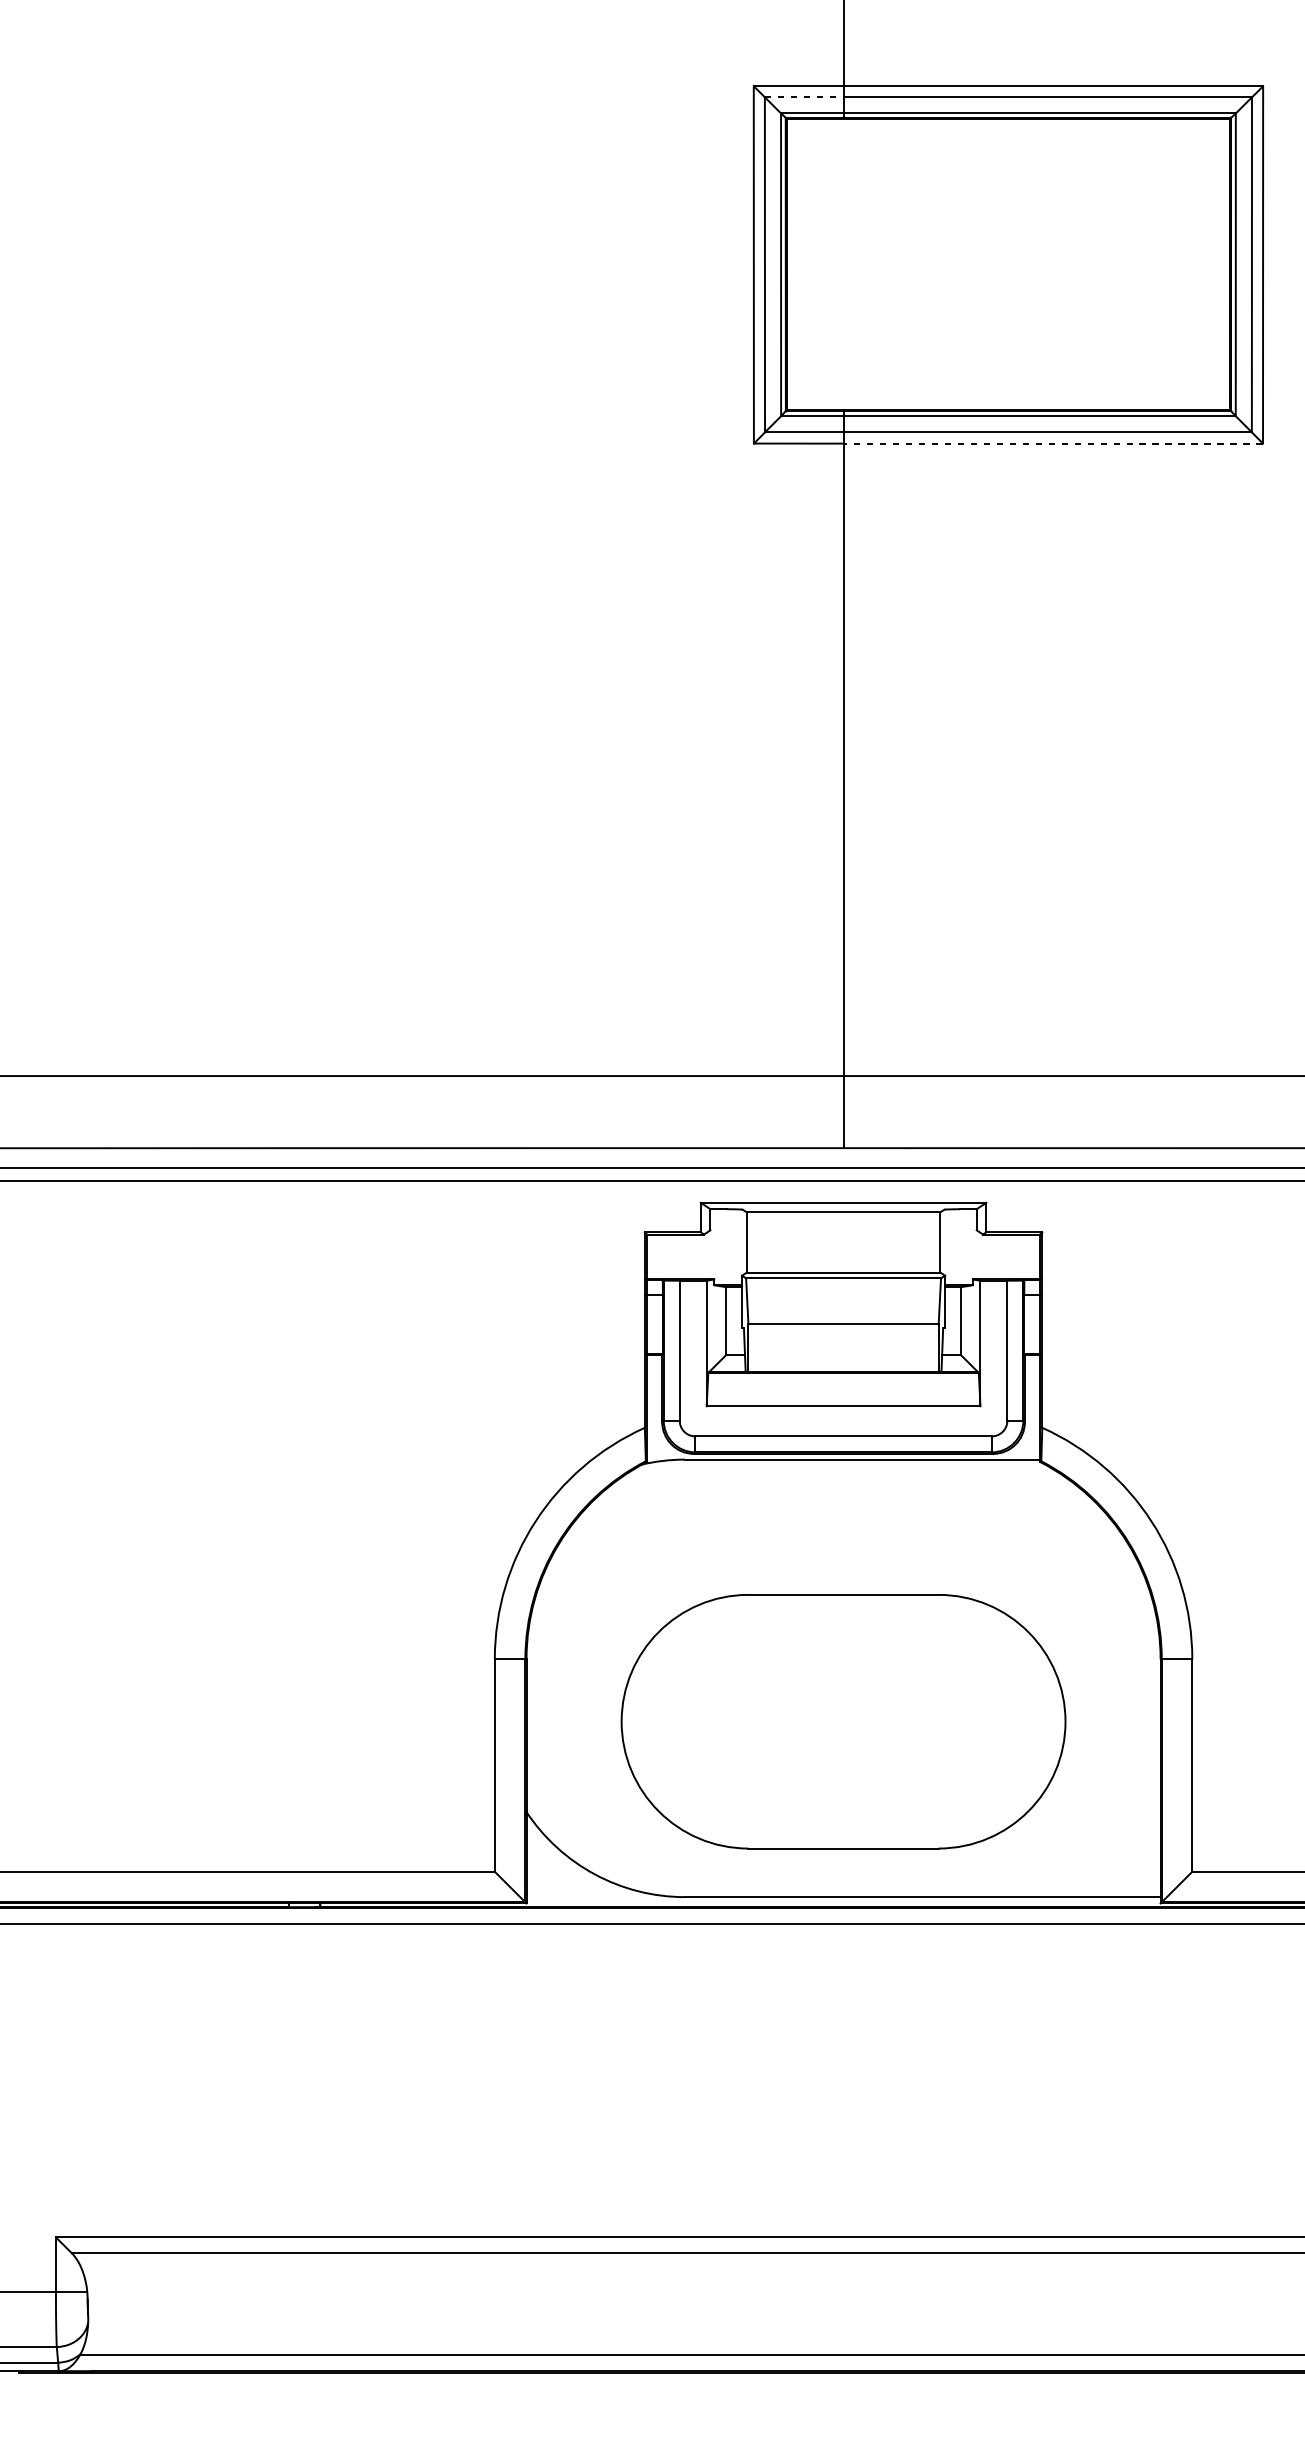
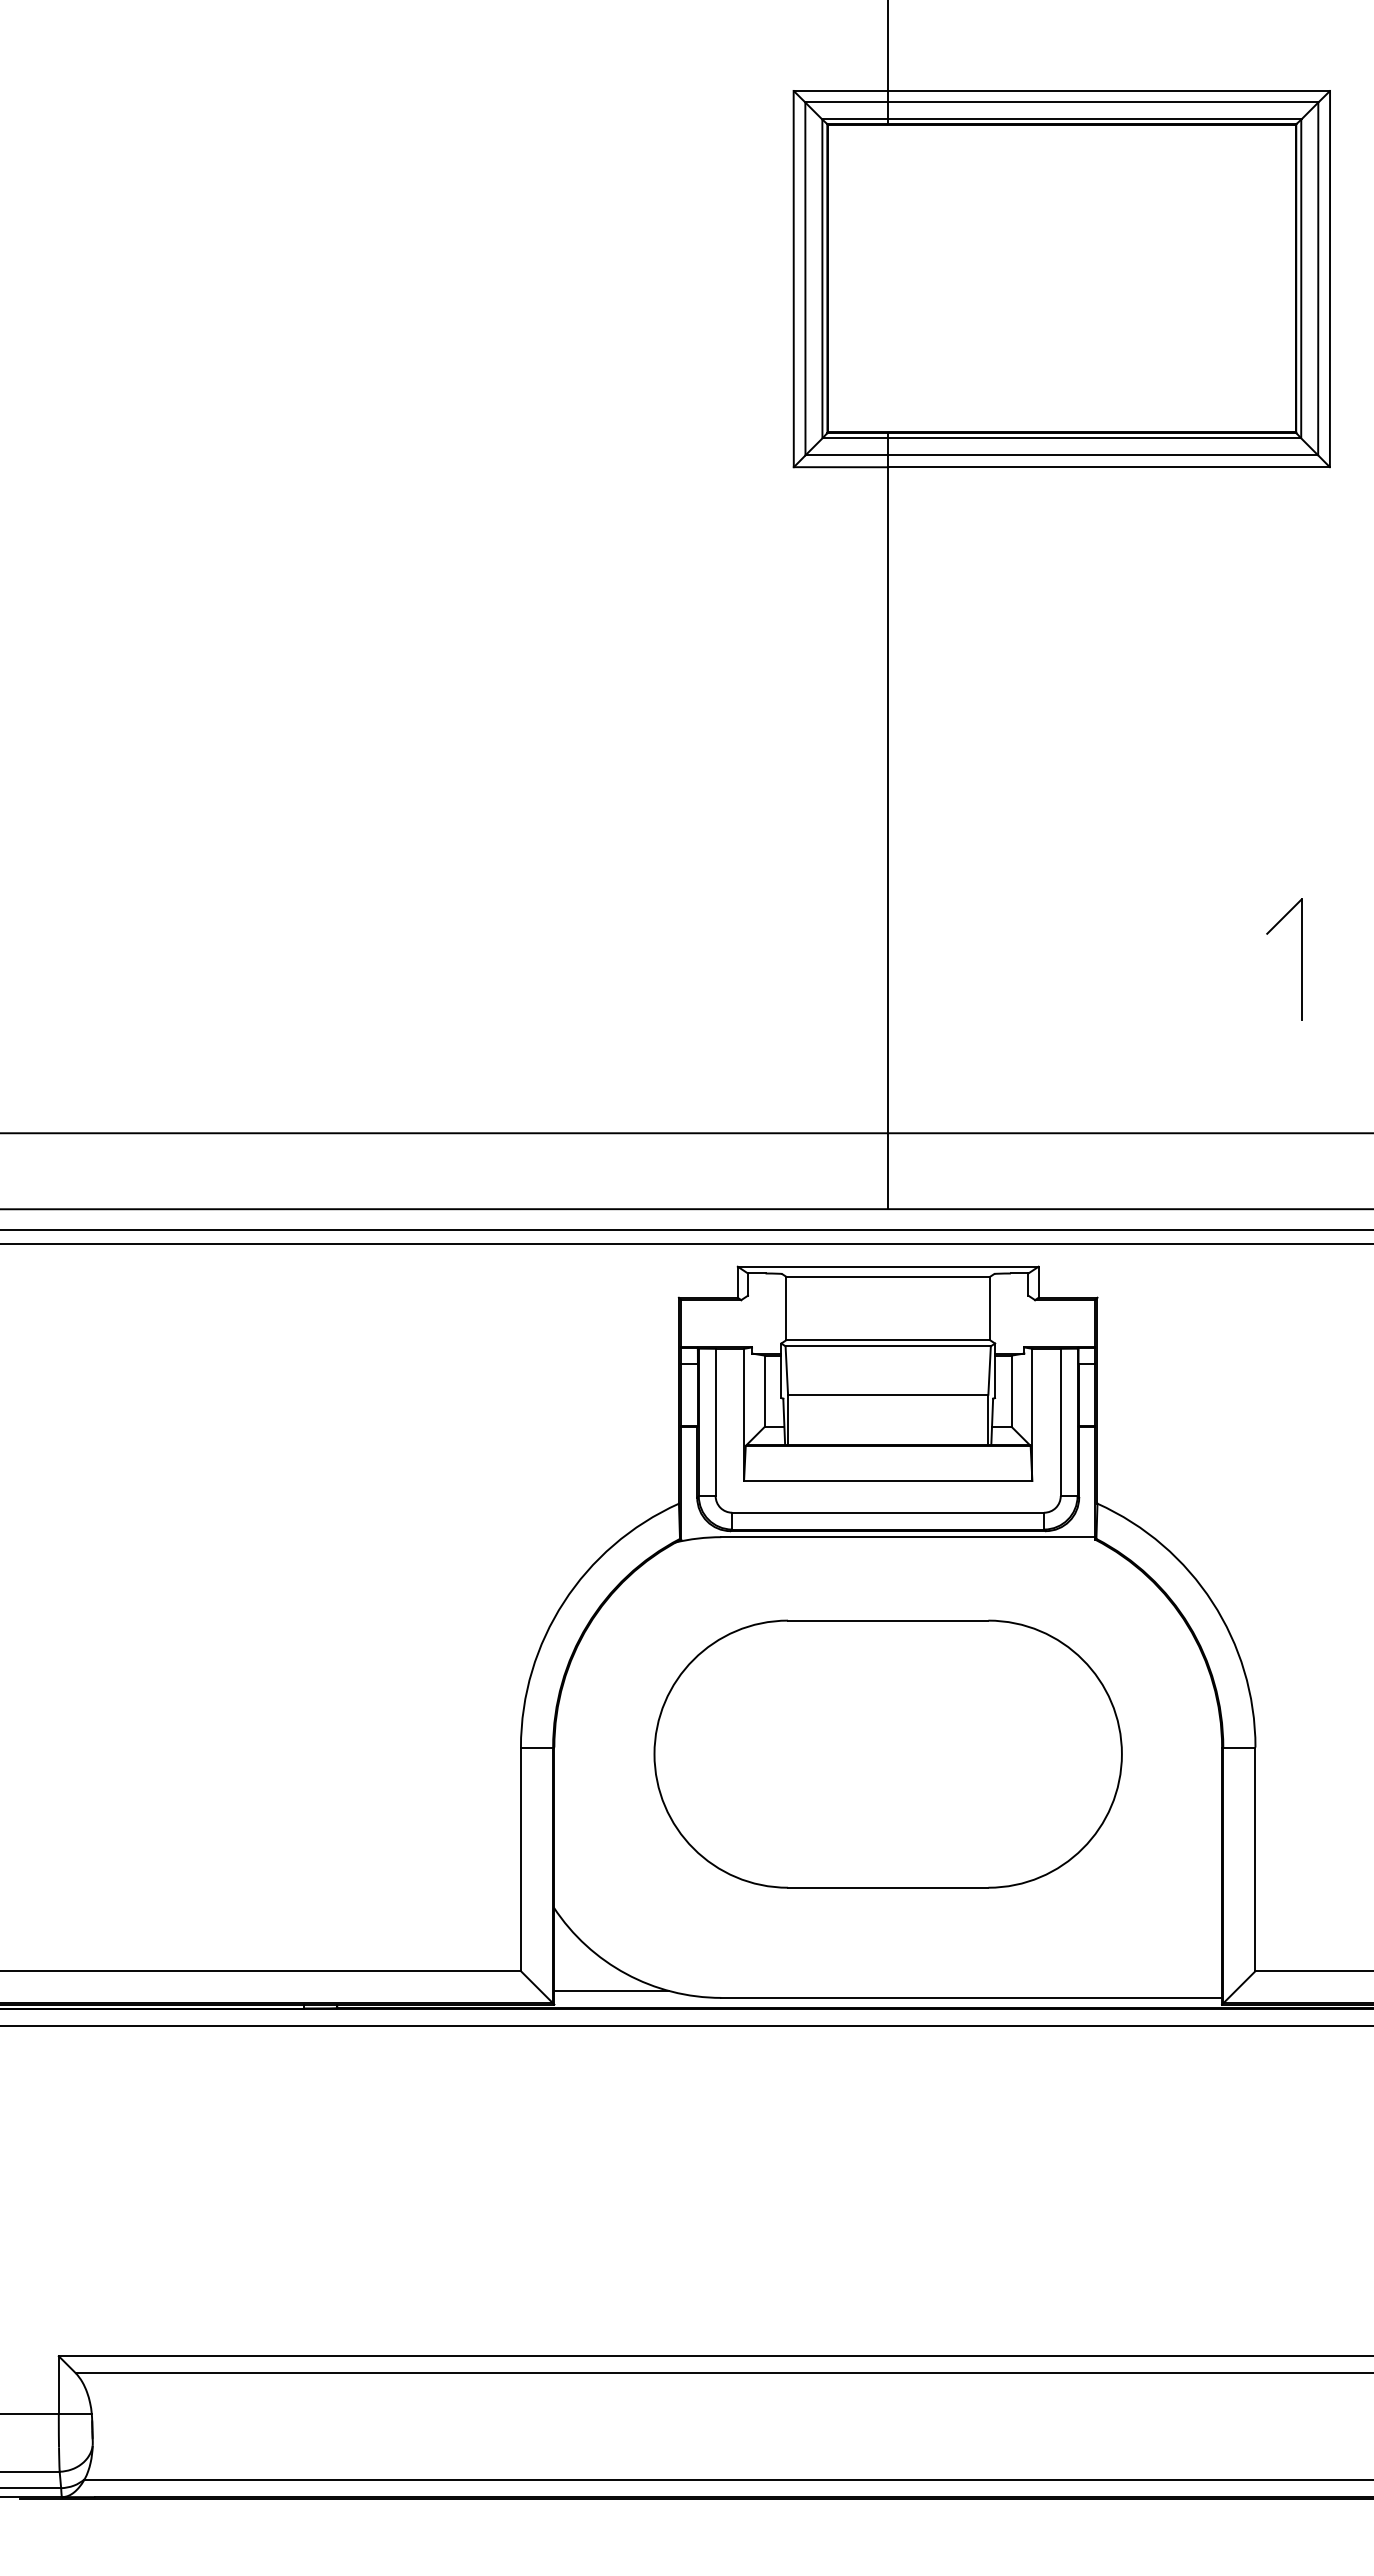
line: (804, 97) -> (847, 102), dashed -> solid
line: (1053, 443) -> (1109, 467), dashed -> solid
part: (1236, 911) -> (1301, 959), added
part: (842, 1721) -> (887, 1753), moved
line: (580, 1890) -> (611, 1990), added

